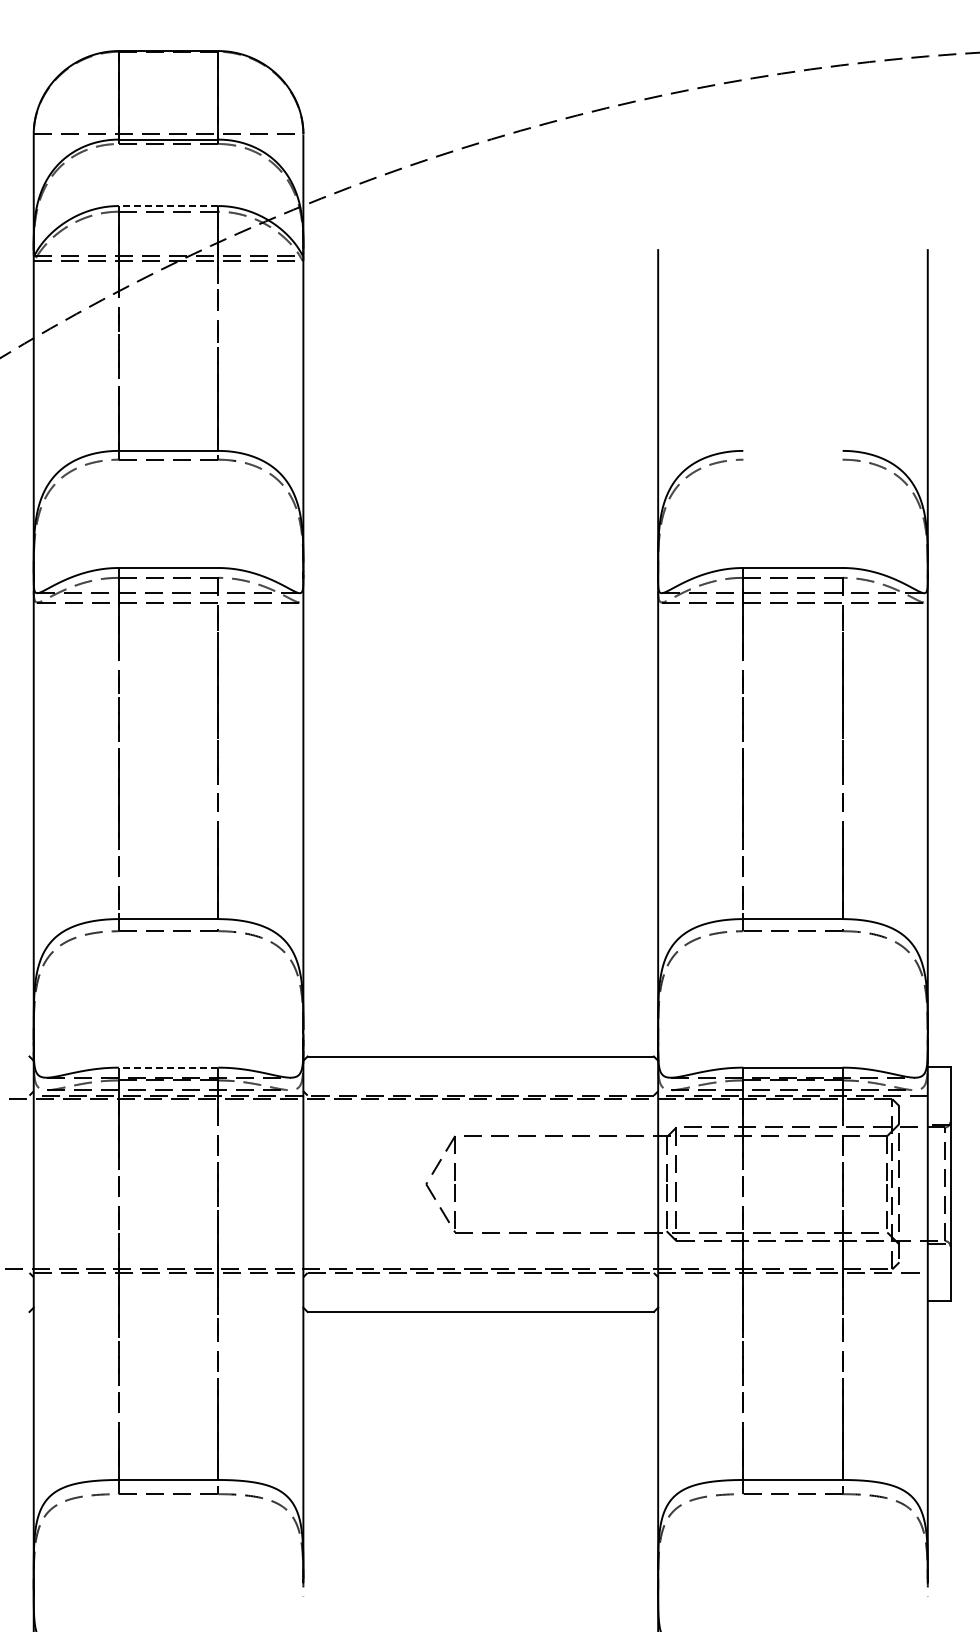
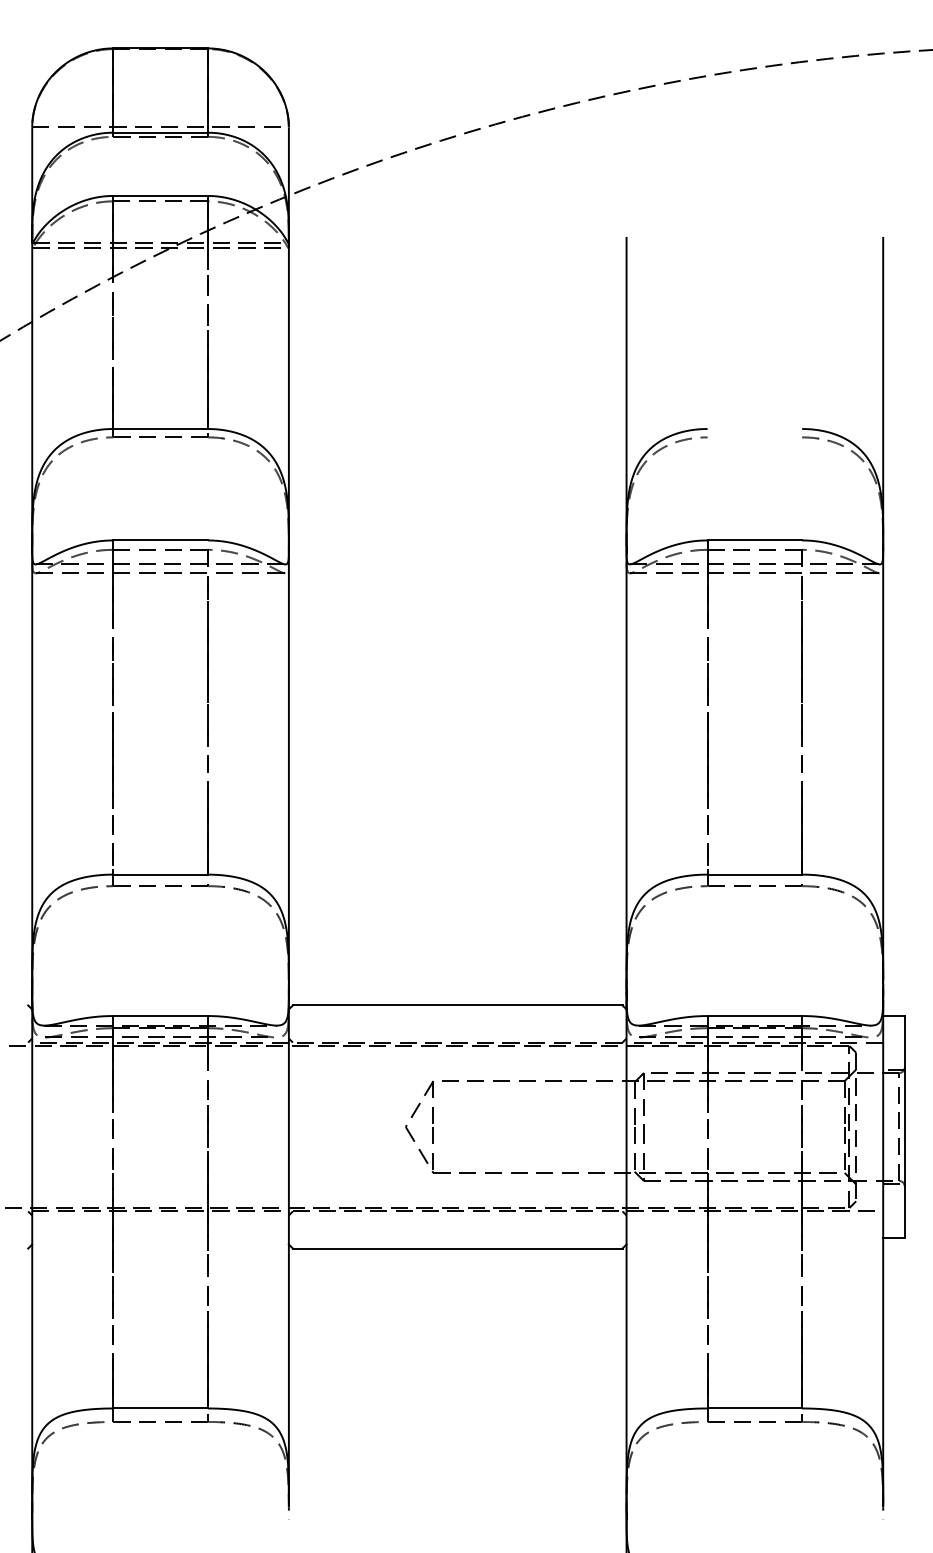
line: (168, 206) -> (160, 196), dashed -> solid
line: (168, 1067) -> (160, 1015), dashed -> solid

